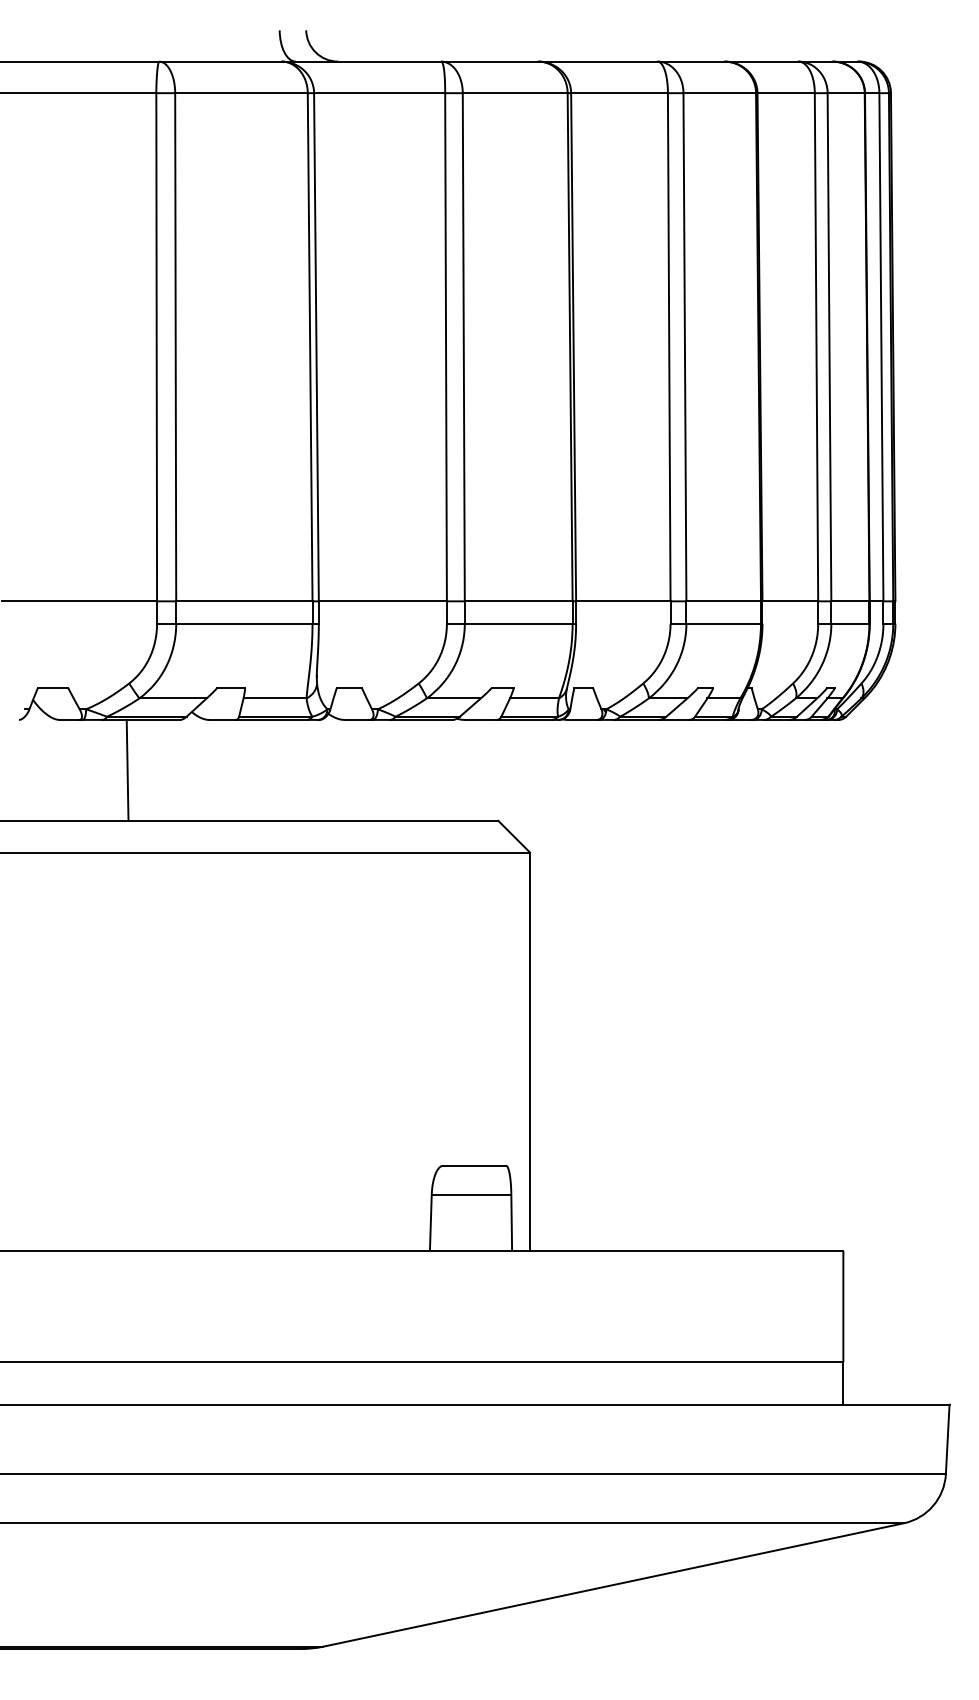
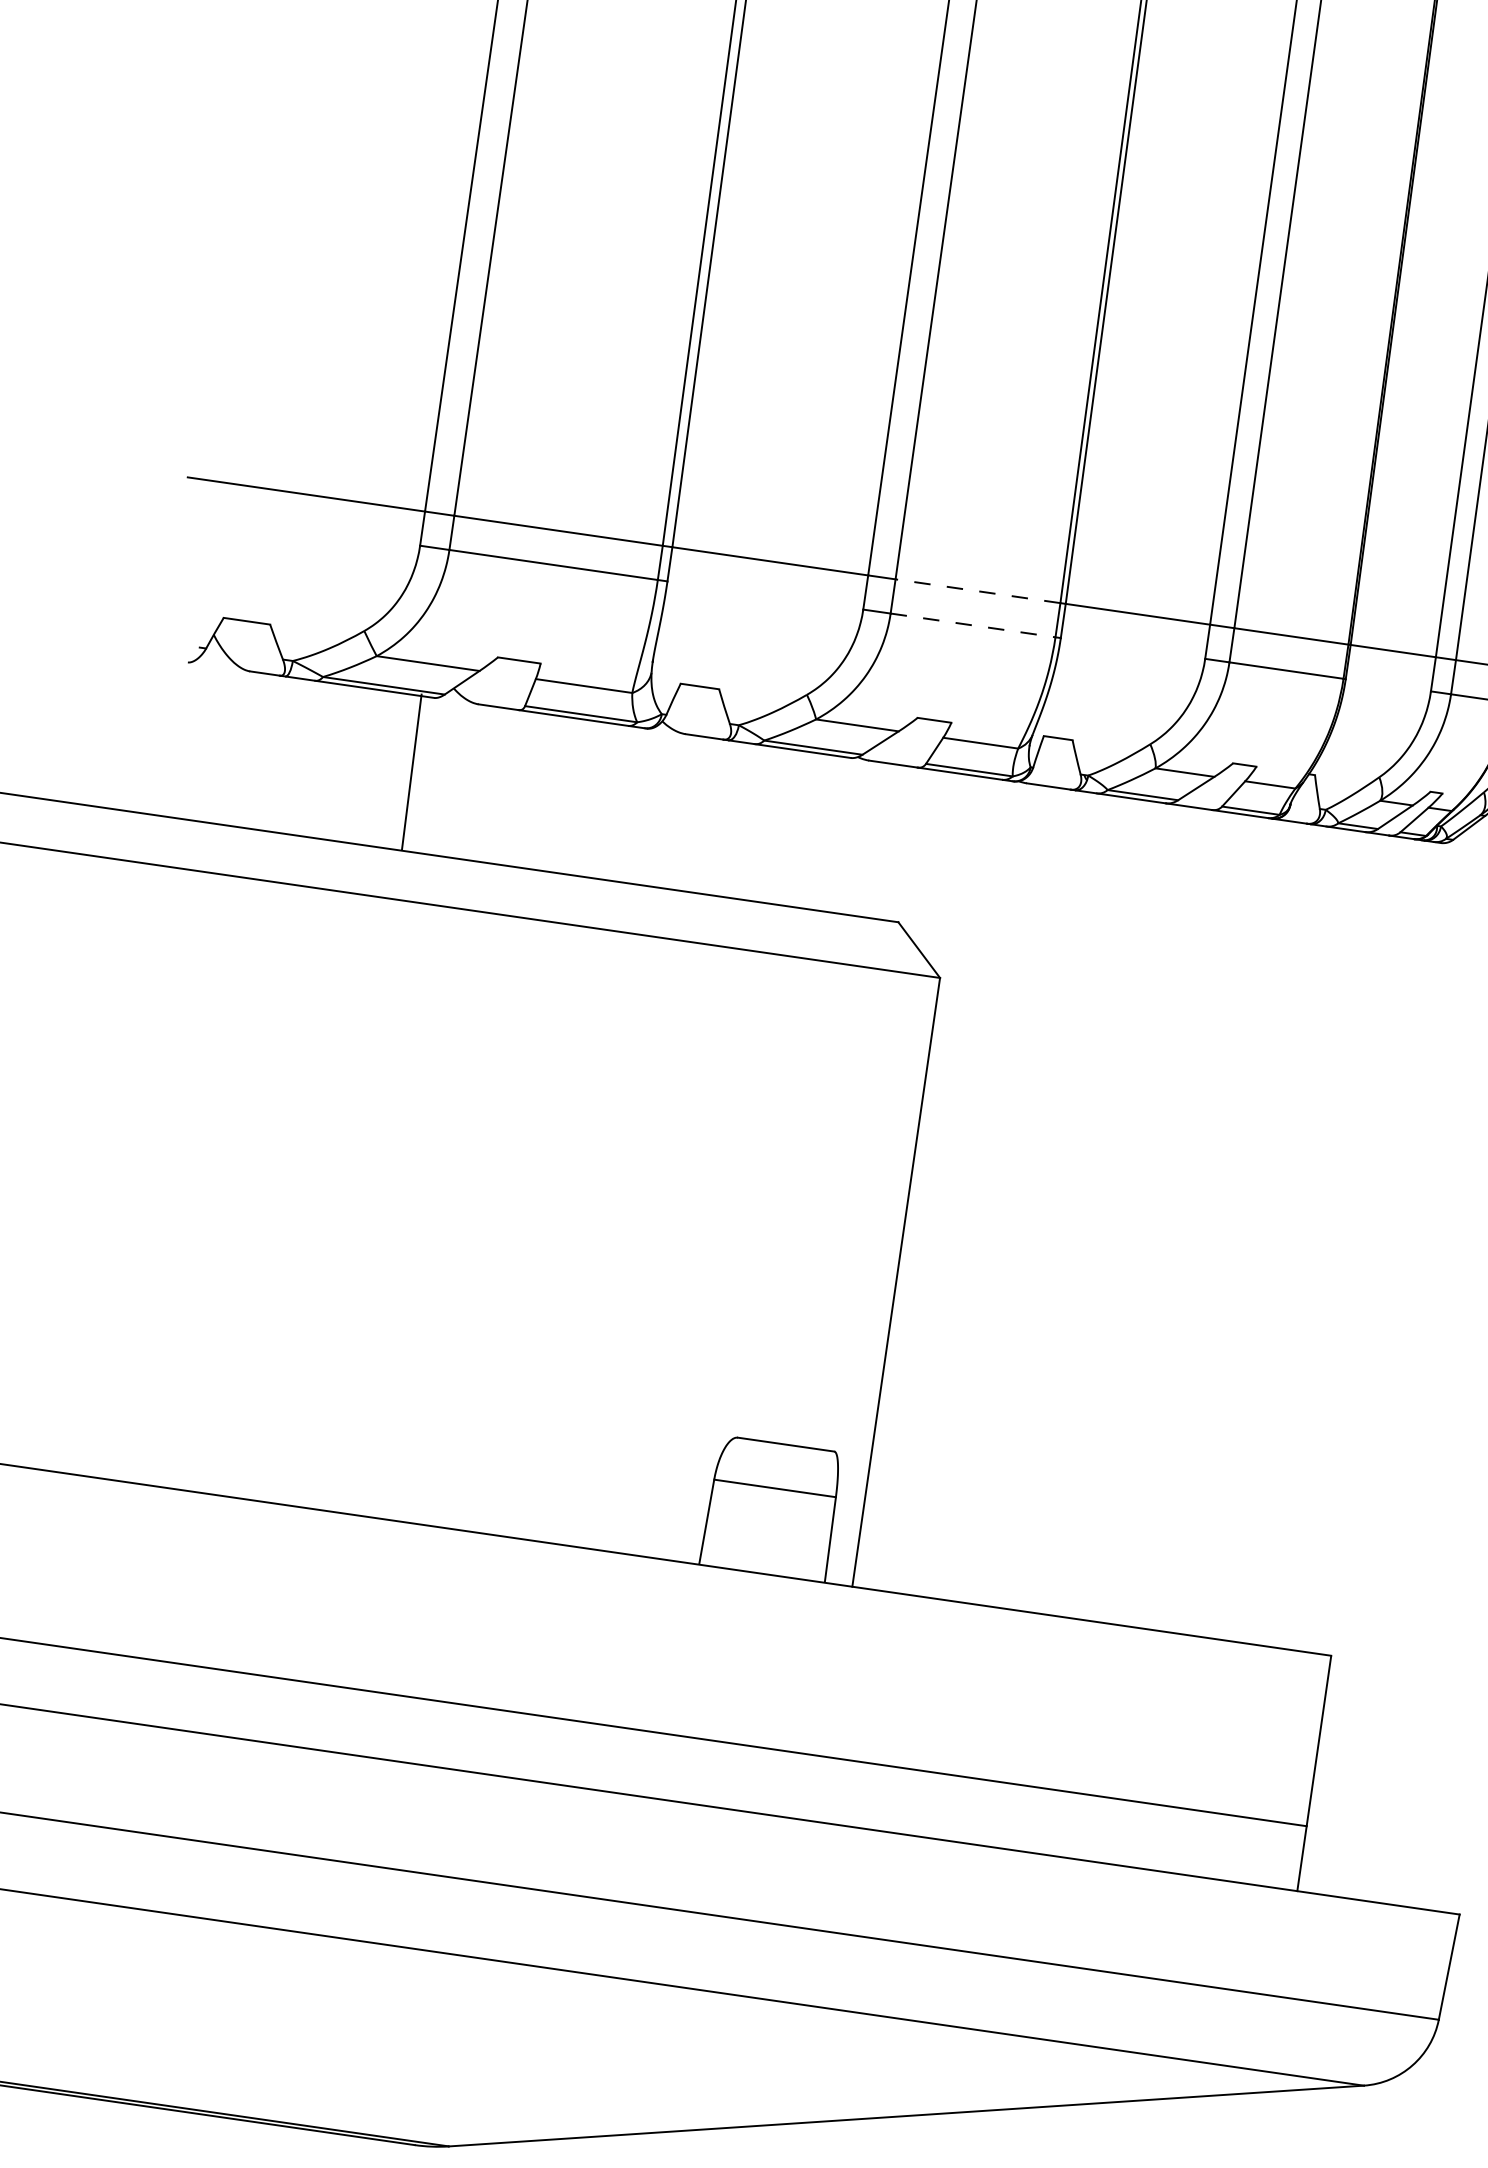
line: (518, 601) -> (977, 591), solid -> dashed
line: (518, 623) -> (972, 625), solid -> dashed
line: (127, 769) -> (411, 770), moved

